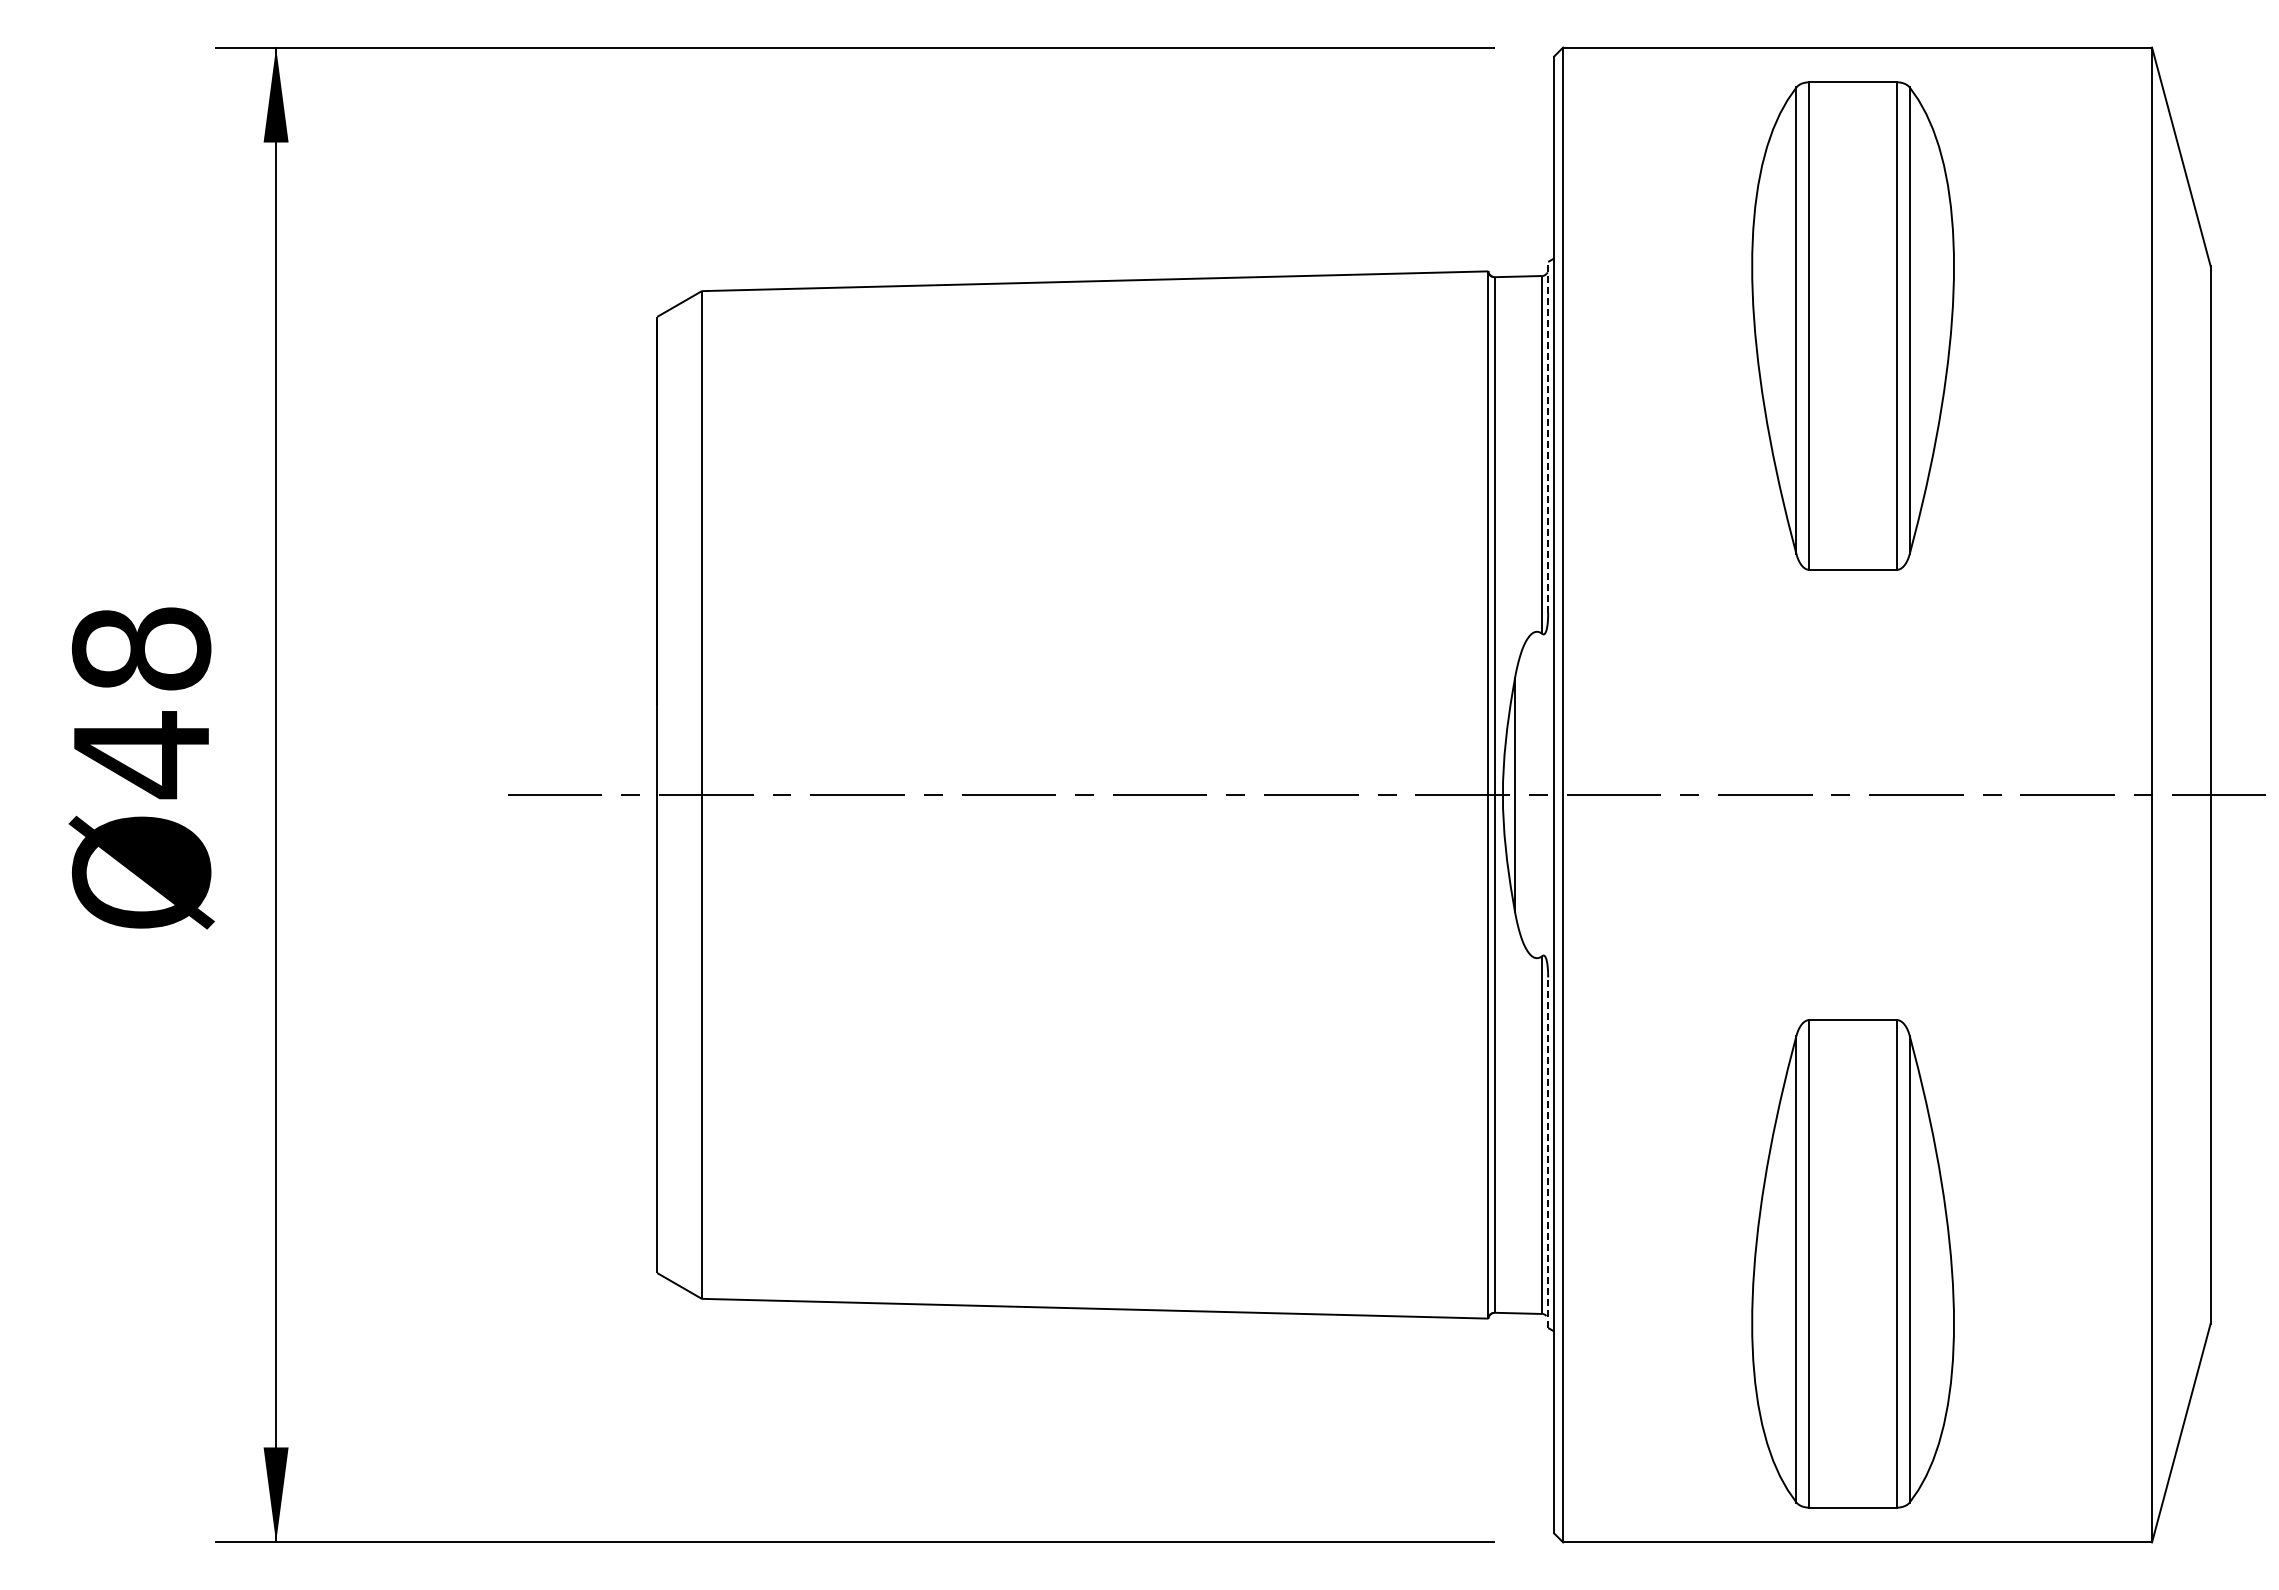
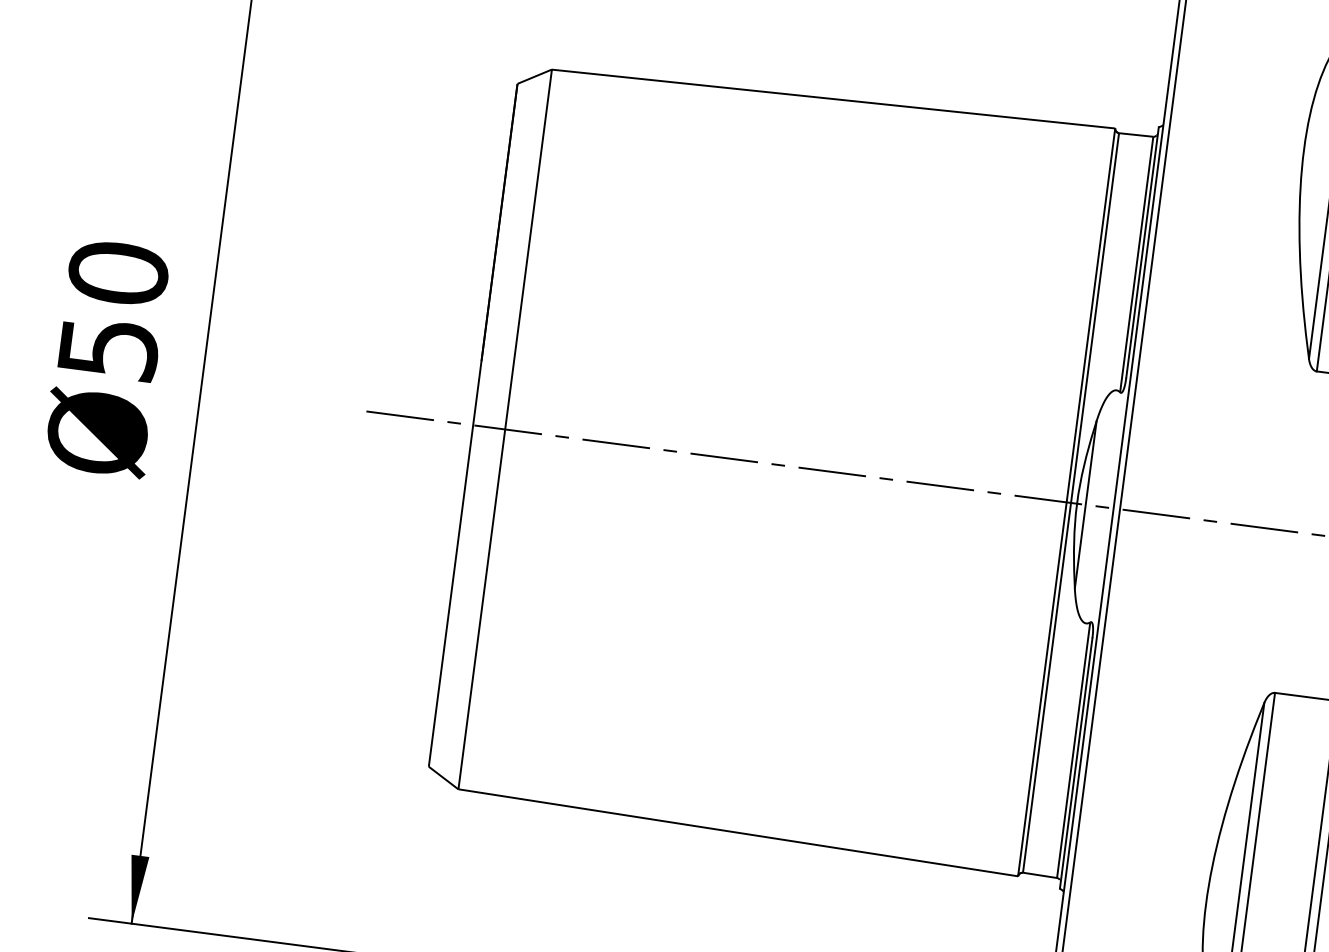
line: (1548, 436) -> (1142, 251), dashed -> solid
text: (141, 703) -> (113, 312), Ø48 -> Ø50
line: (1548, 1152) -> (1076, 763), dashed -> solid

